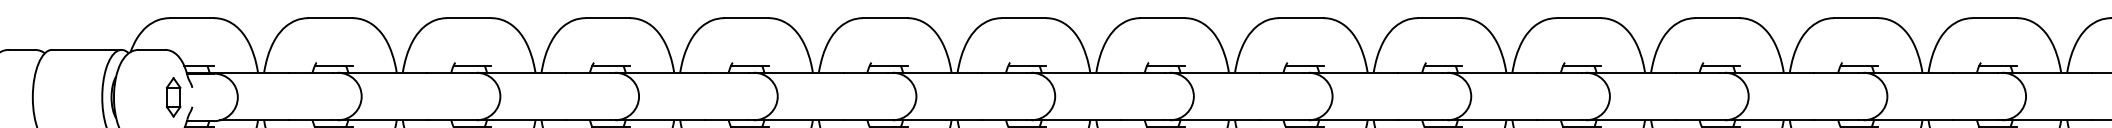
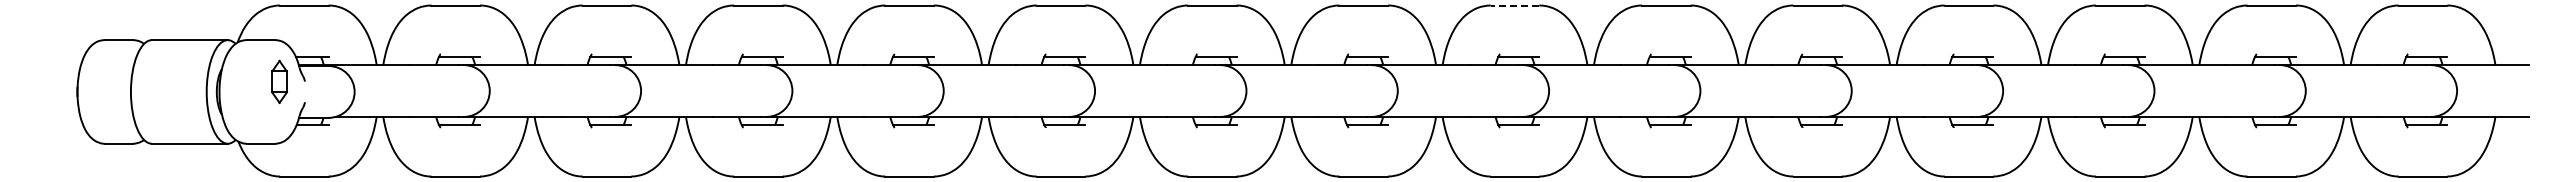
line: (1300, 18) -> (1514, 5), solid -> dashed
part: (173, 96) -> (279, 81), moved

